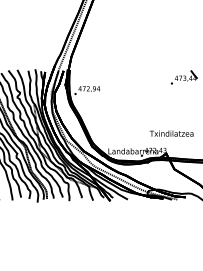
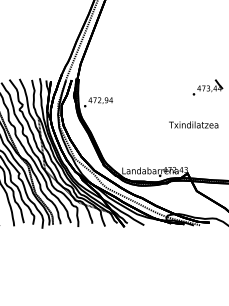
text: (171, 133) -> (193, 124), moved

